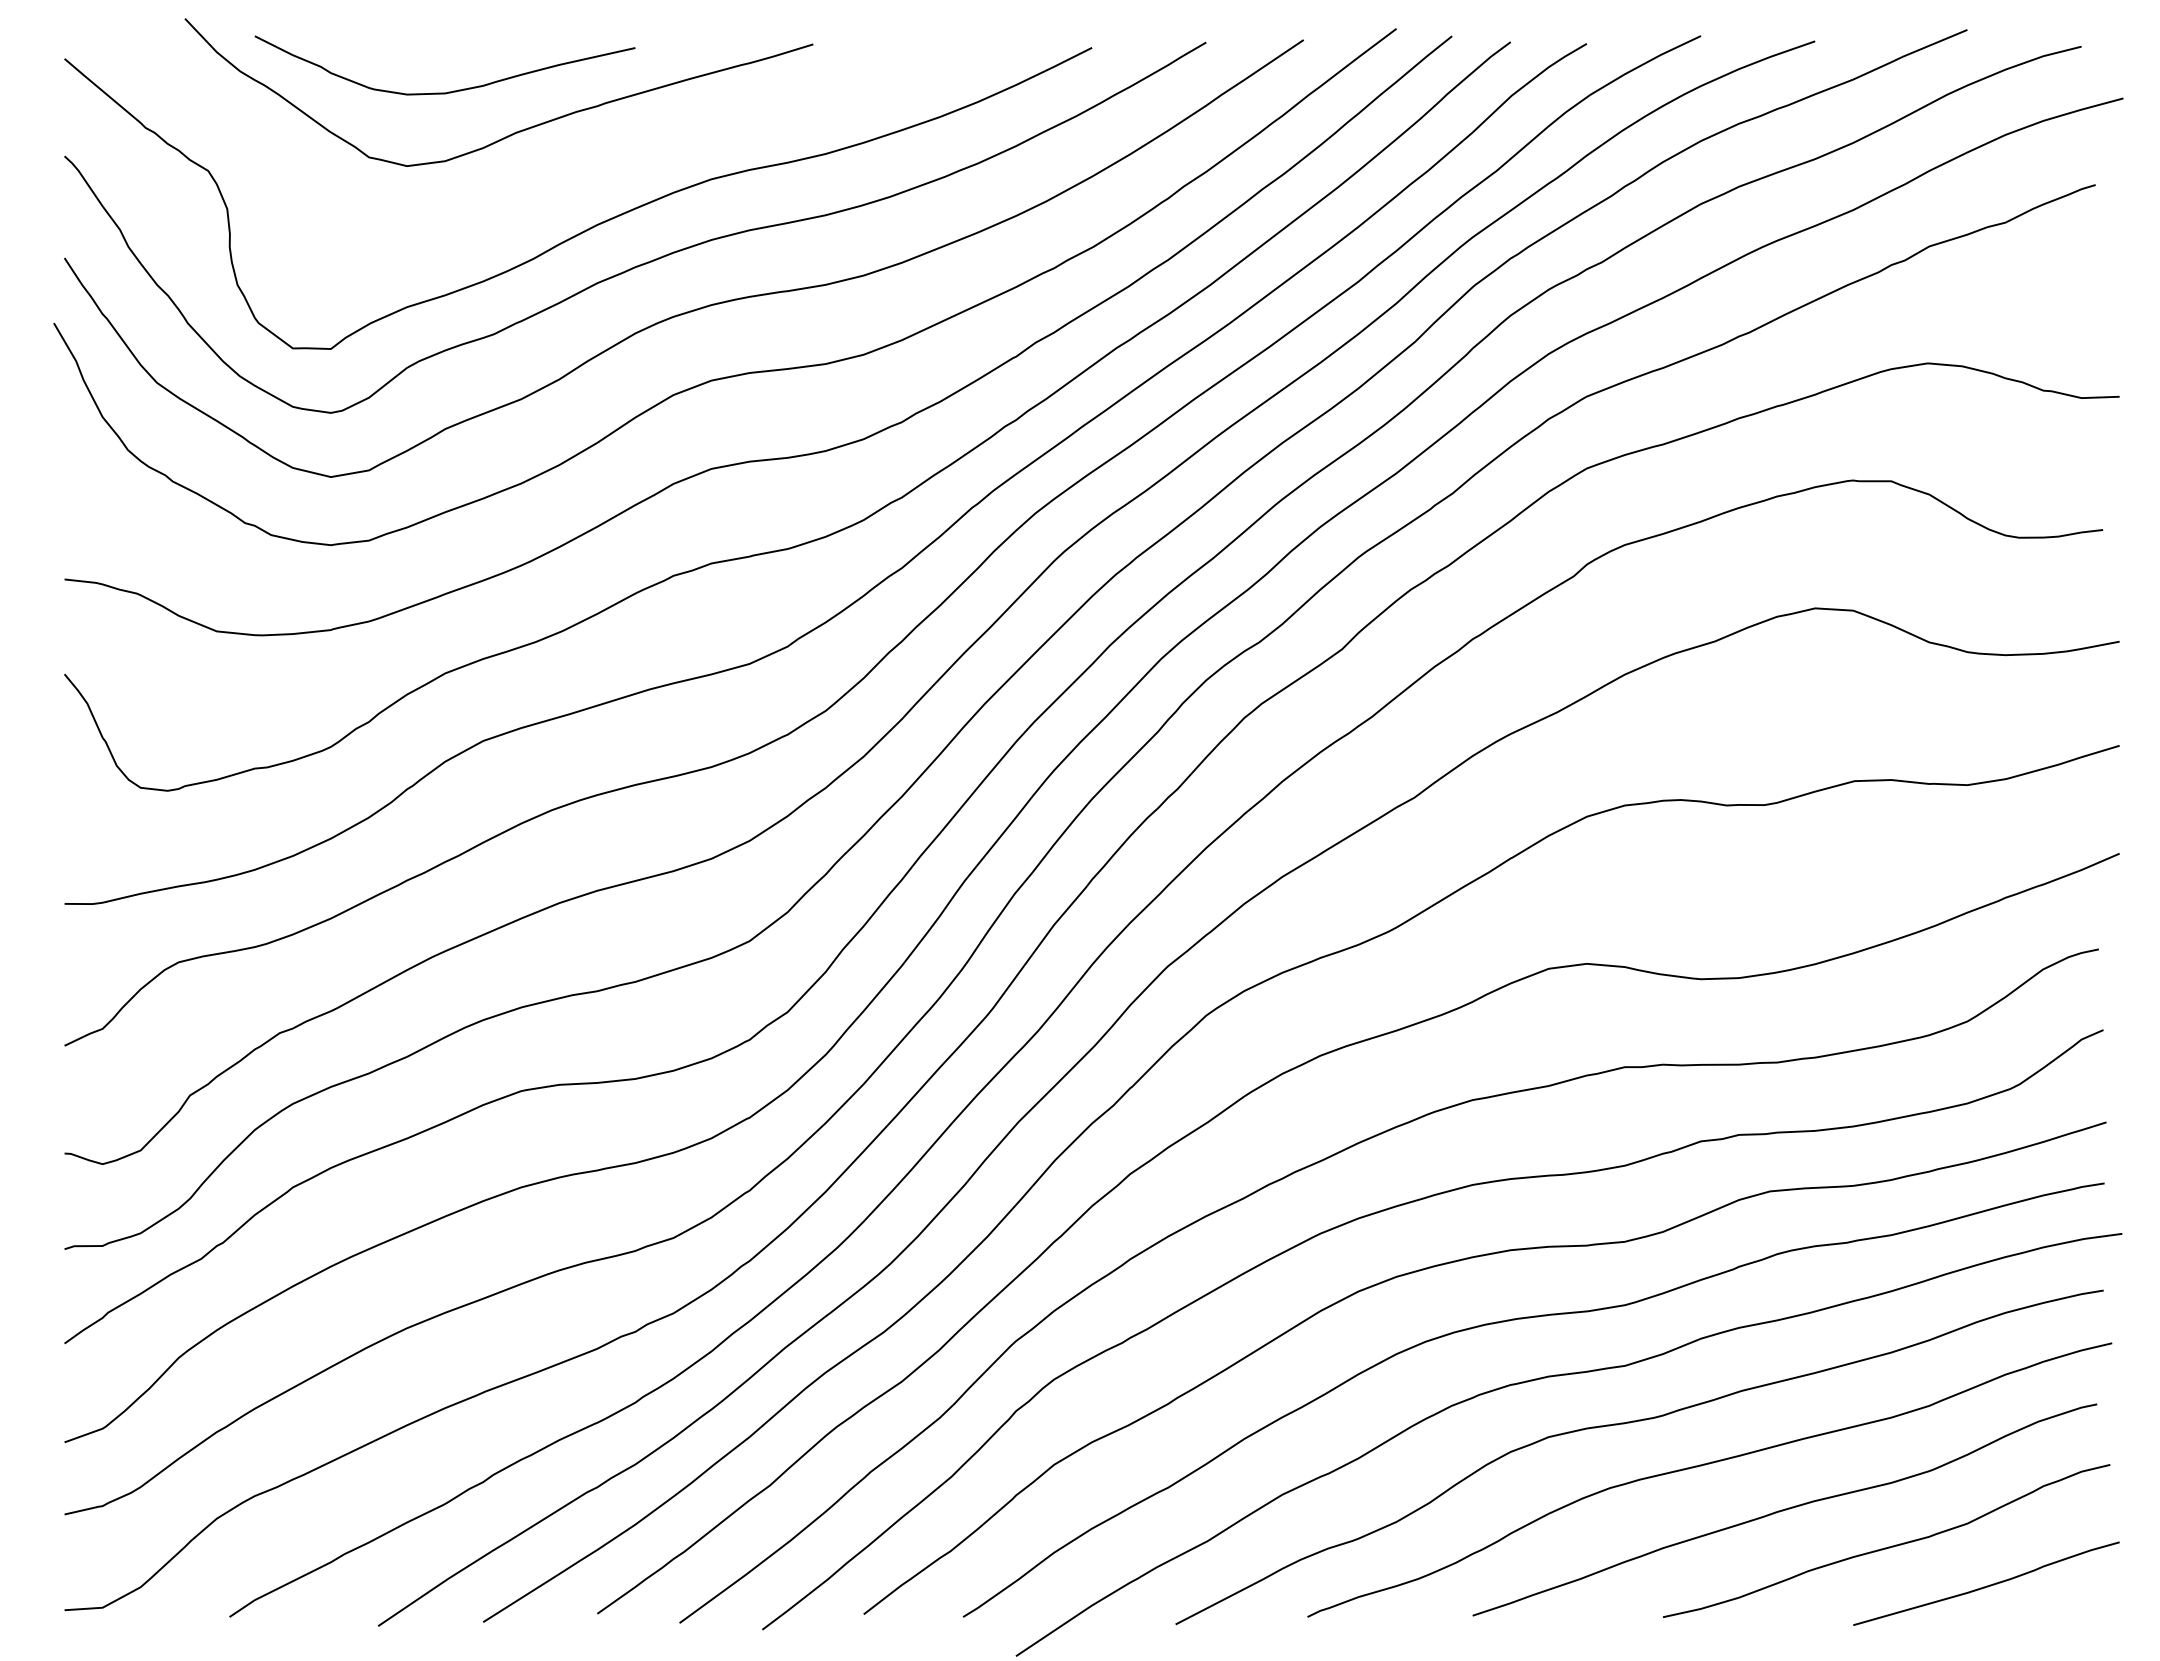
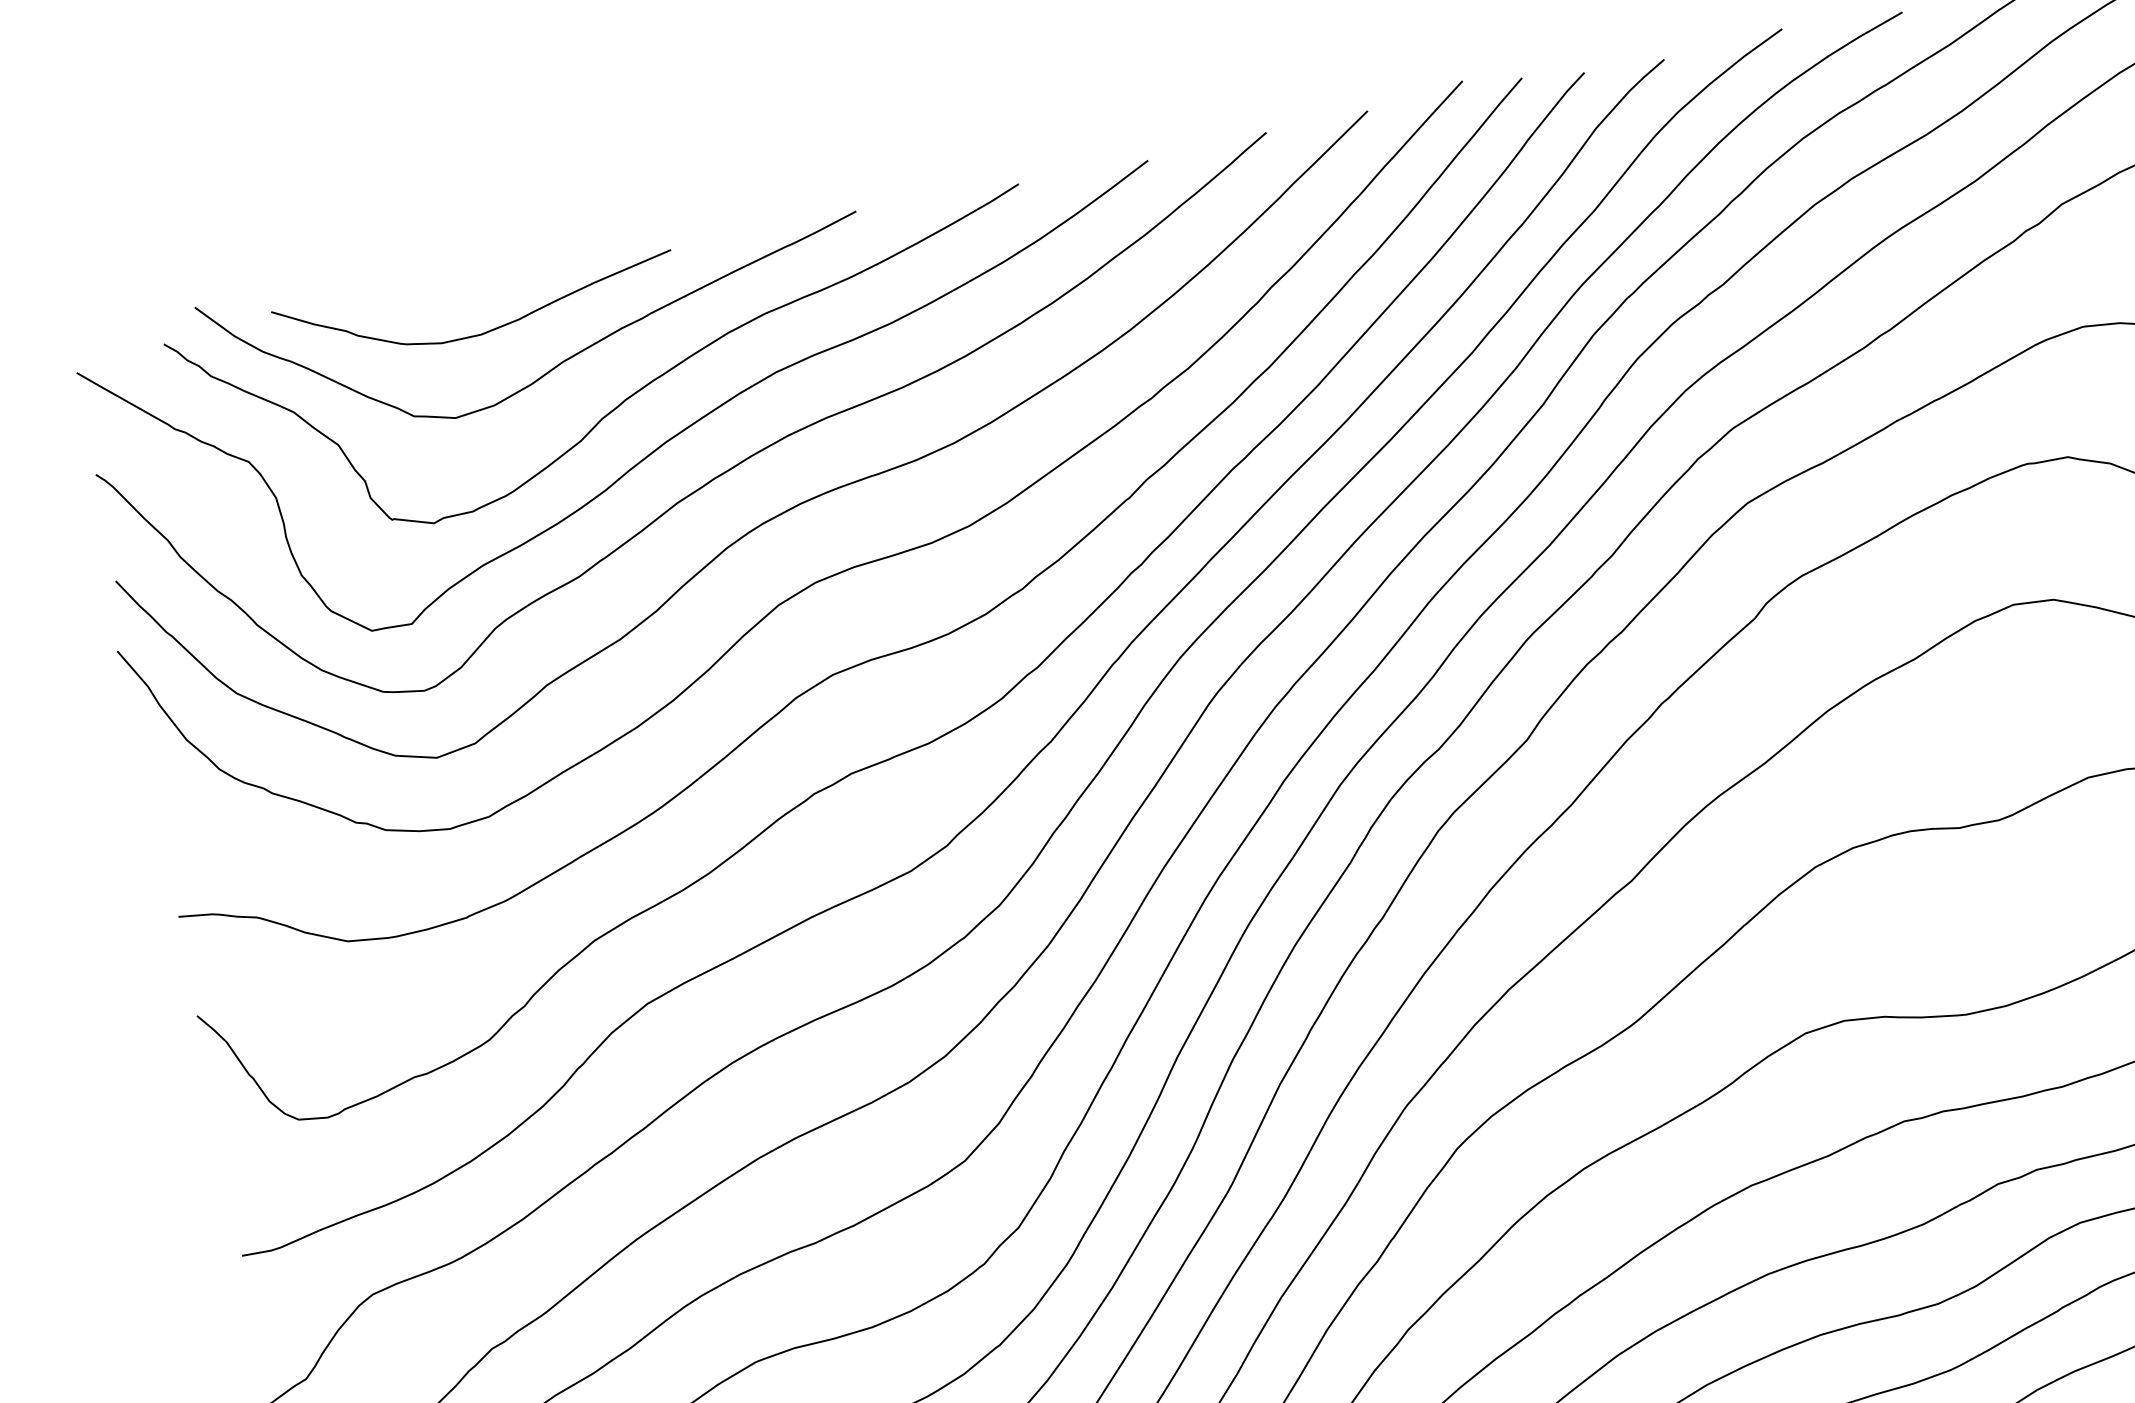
curve: (569, 176) -> (627, 397), added

